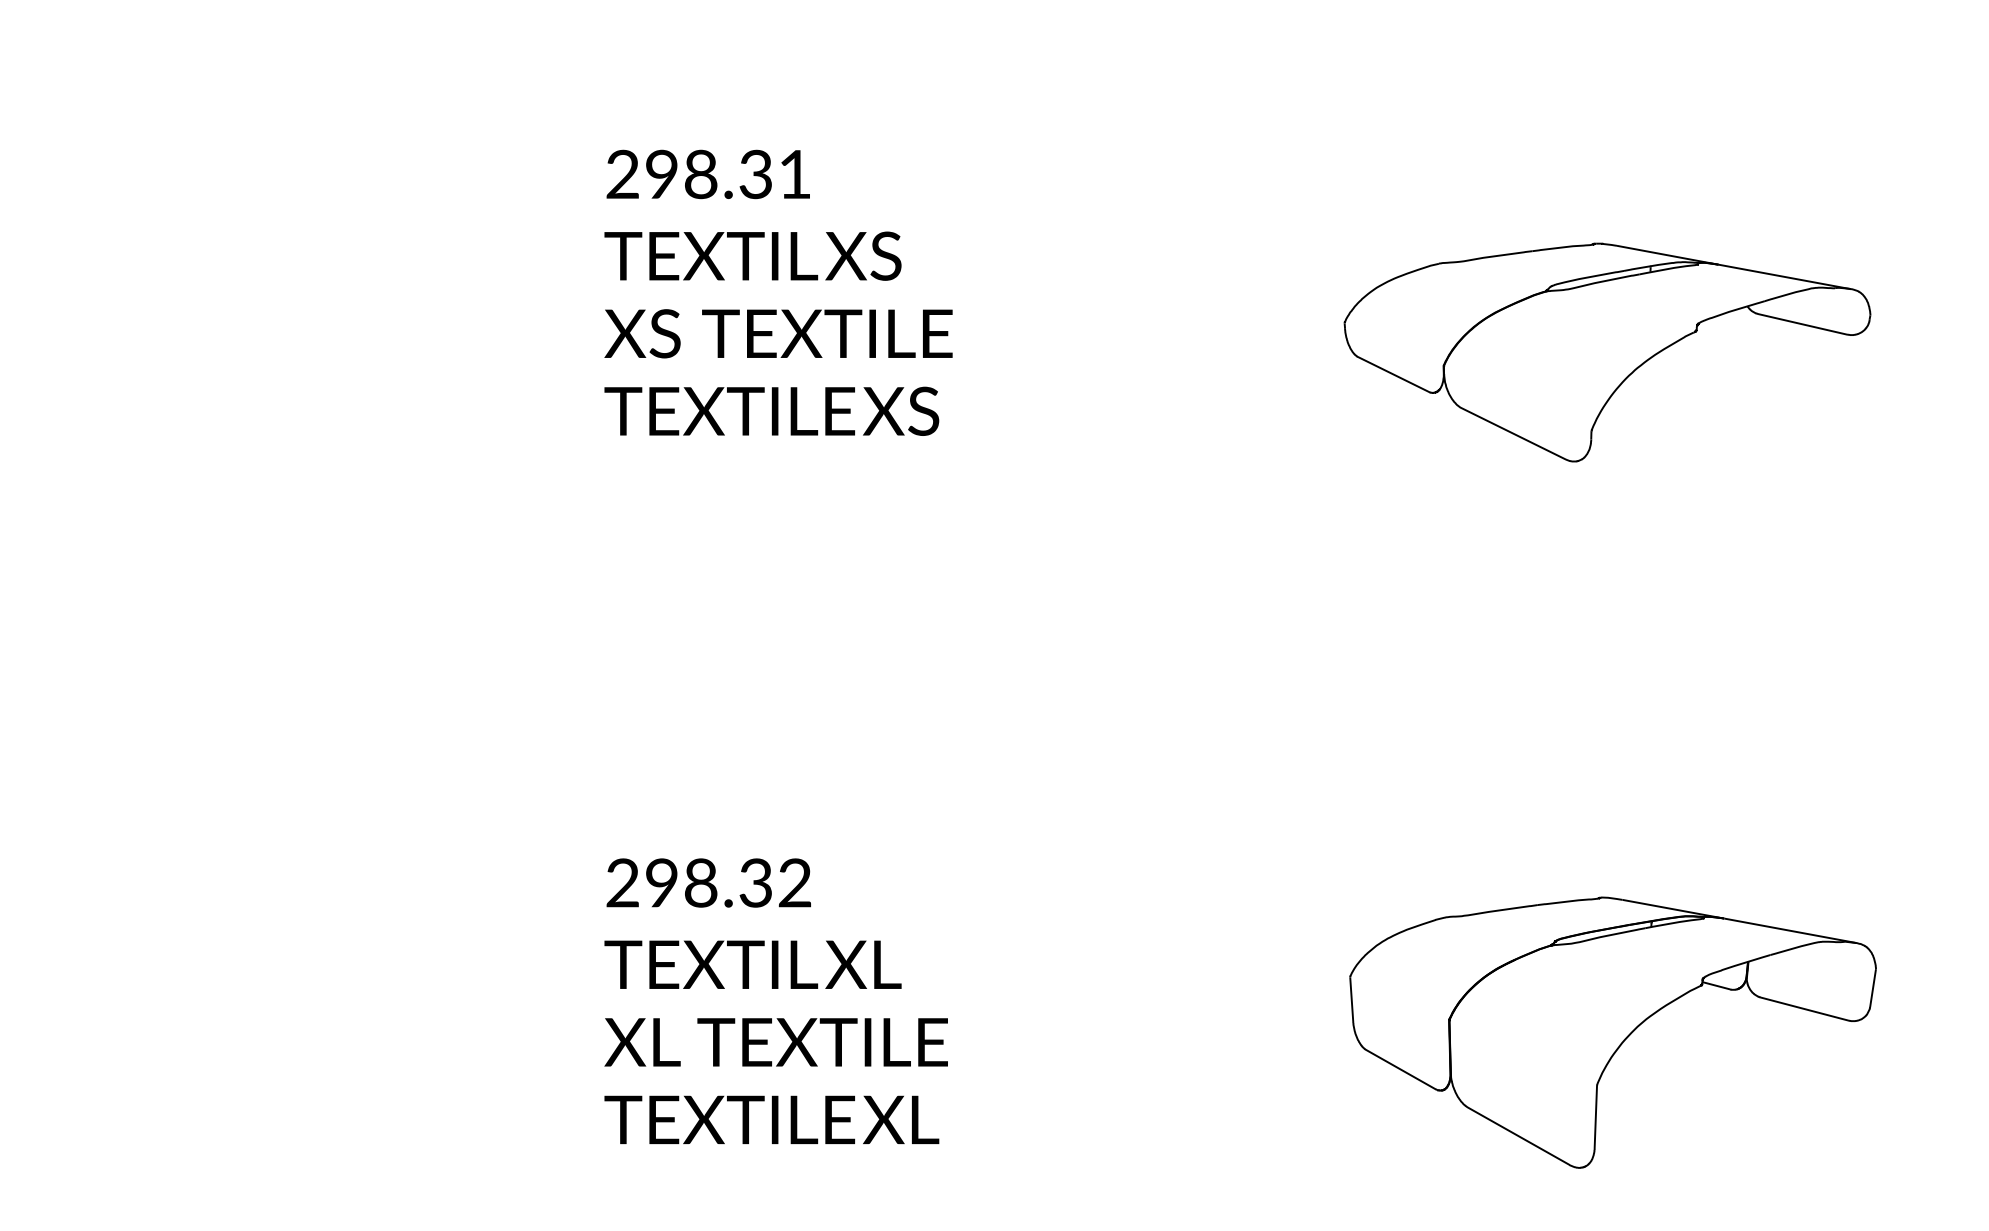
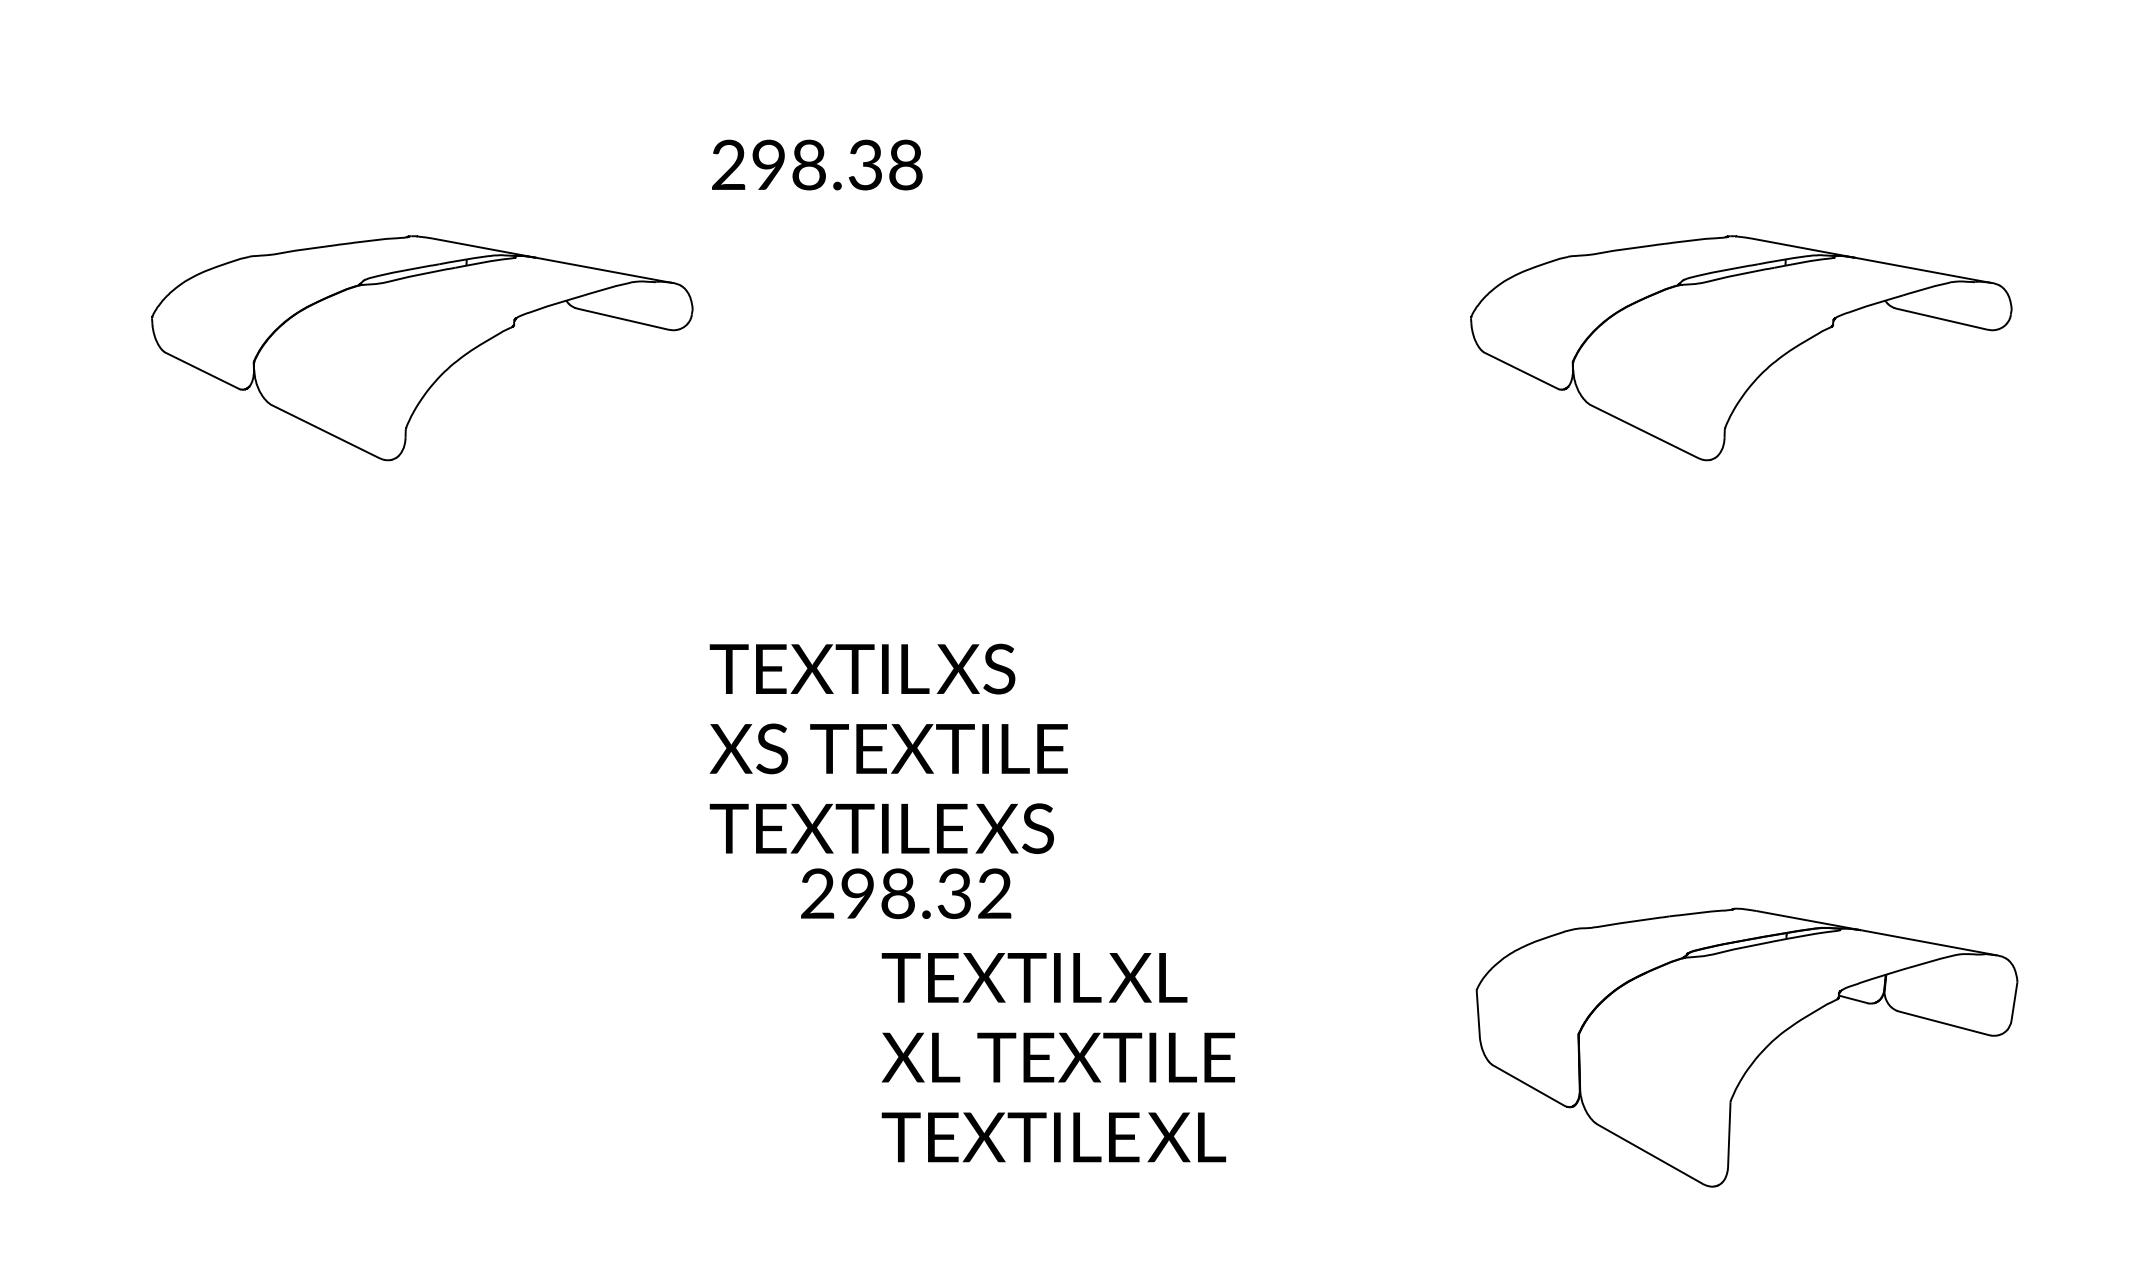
text: (794, 173) -> (905, 164), 298.31 -> 298.38
text: (778, 333) -> (888, 748), moved
part: (325, 352) -> (422, 348), added
text: (709, 882) -> (906, 893), moved
text: (775, 1042) -> (1057, 1057), moved

